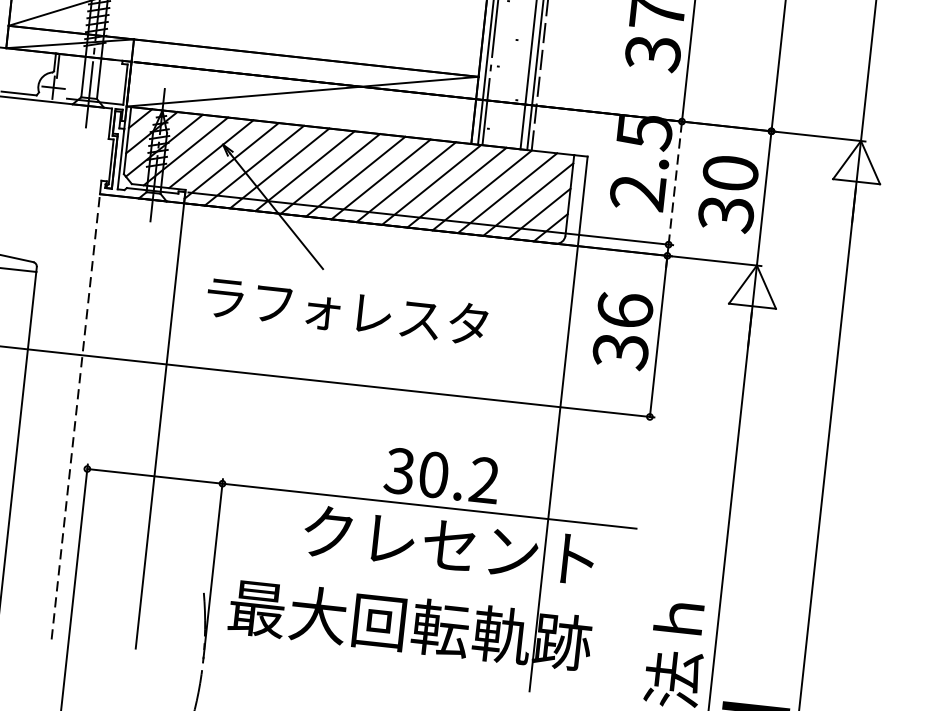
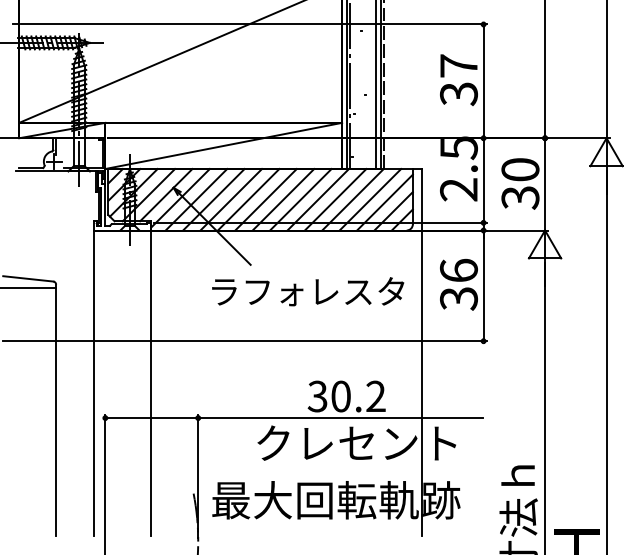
line: (675, 181) -> (483, 179), dashed -> solid
text: (347, 310) -> (308, 291), moved
line: (75, 416) -> (93, 383), dashed -> solid

